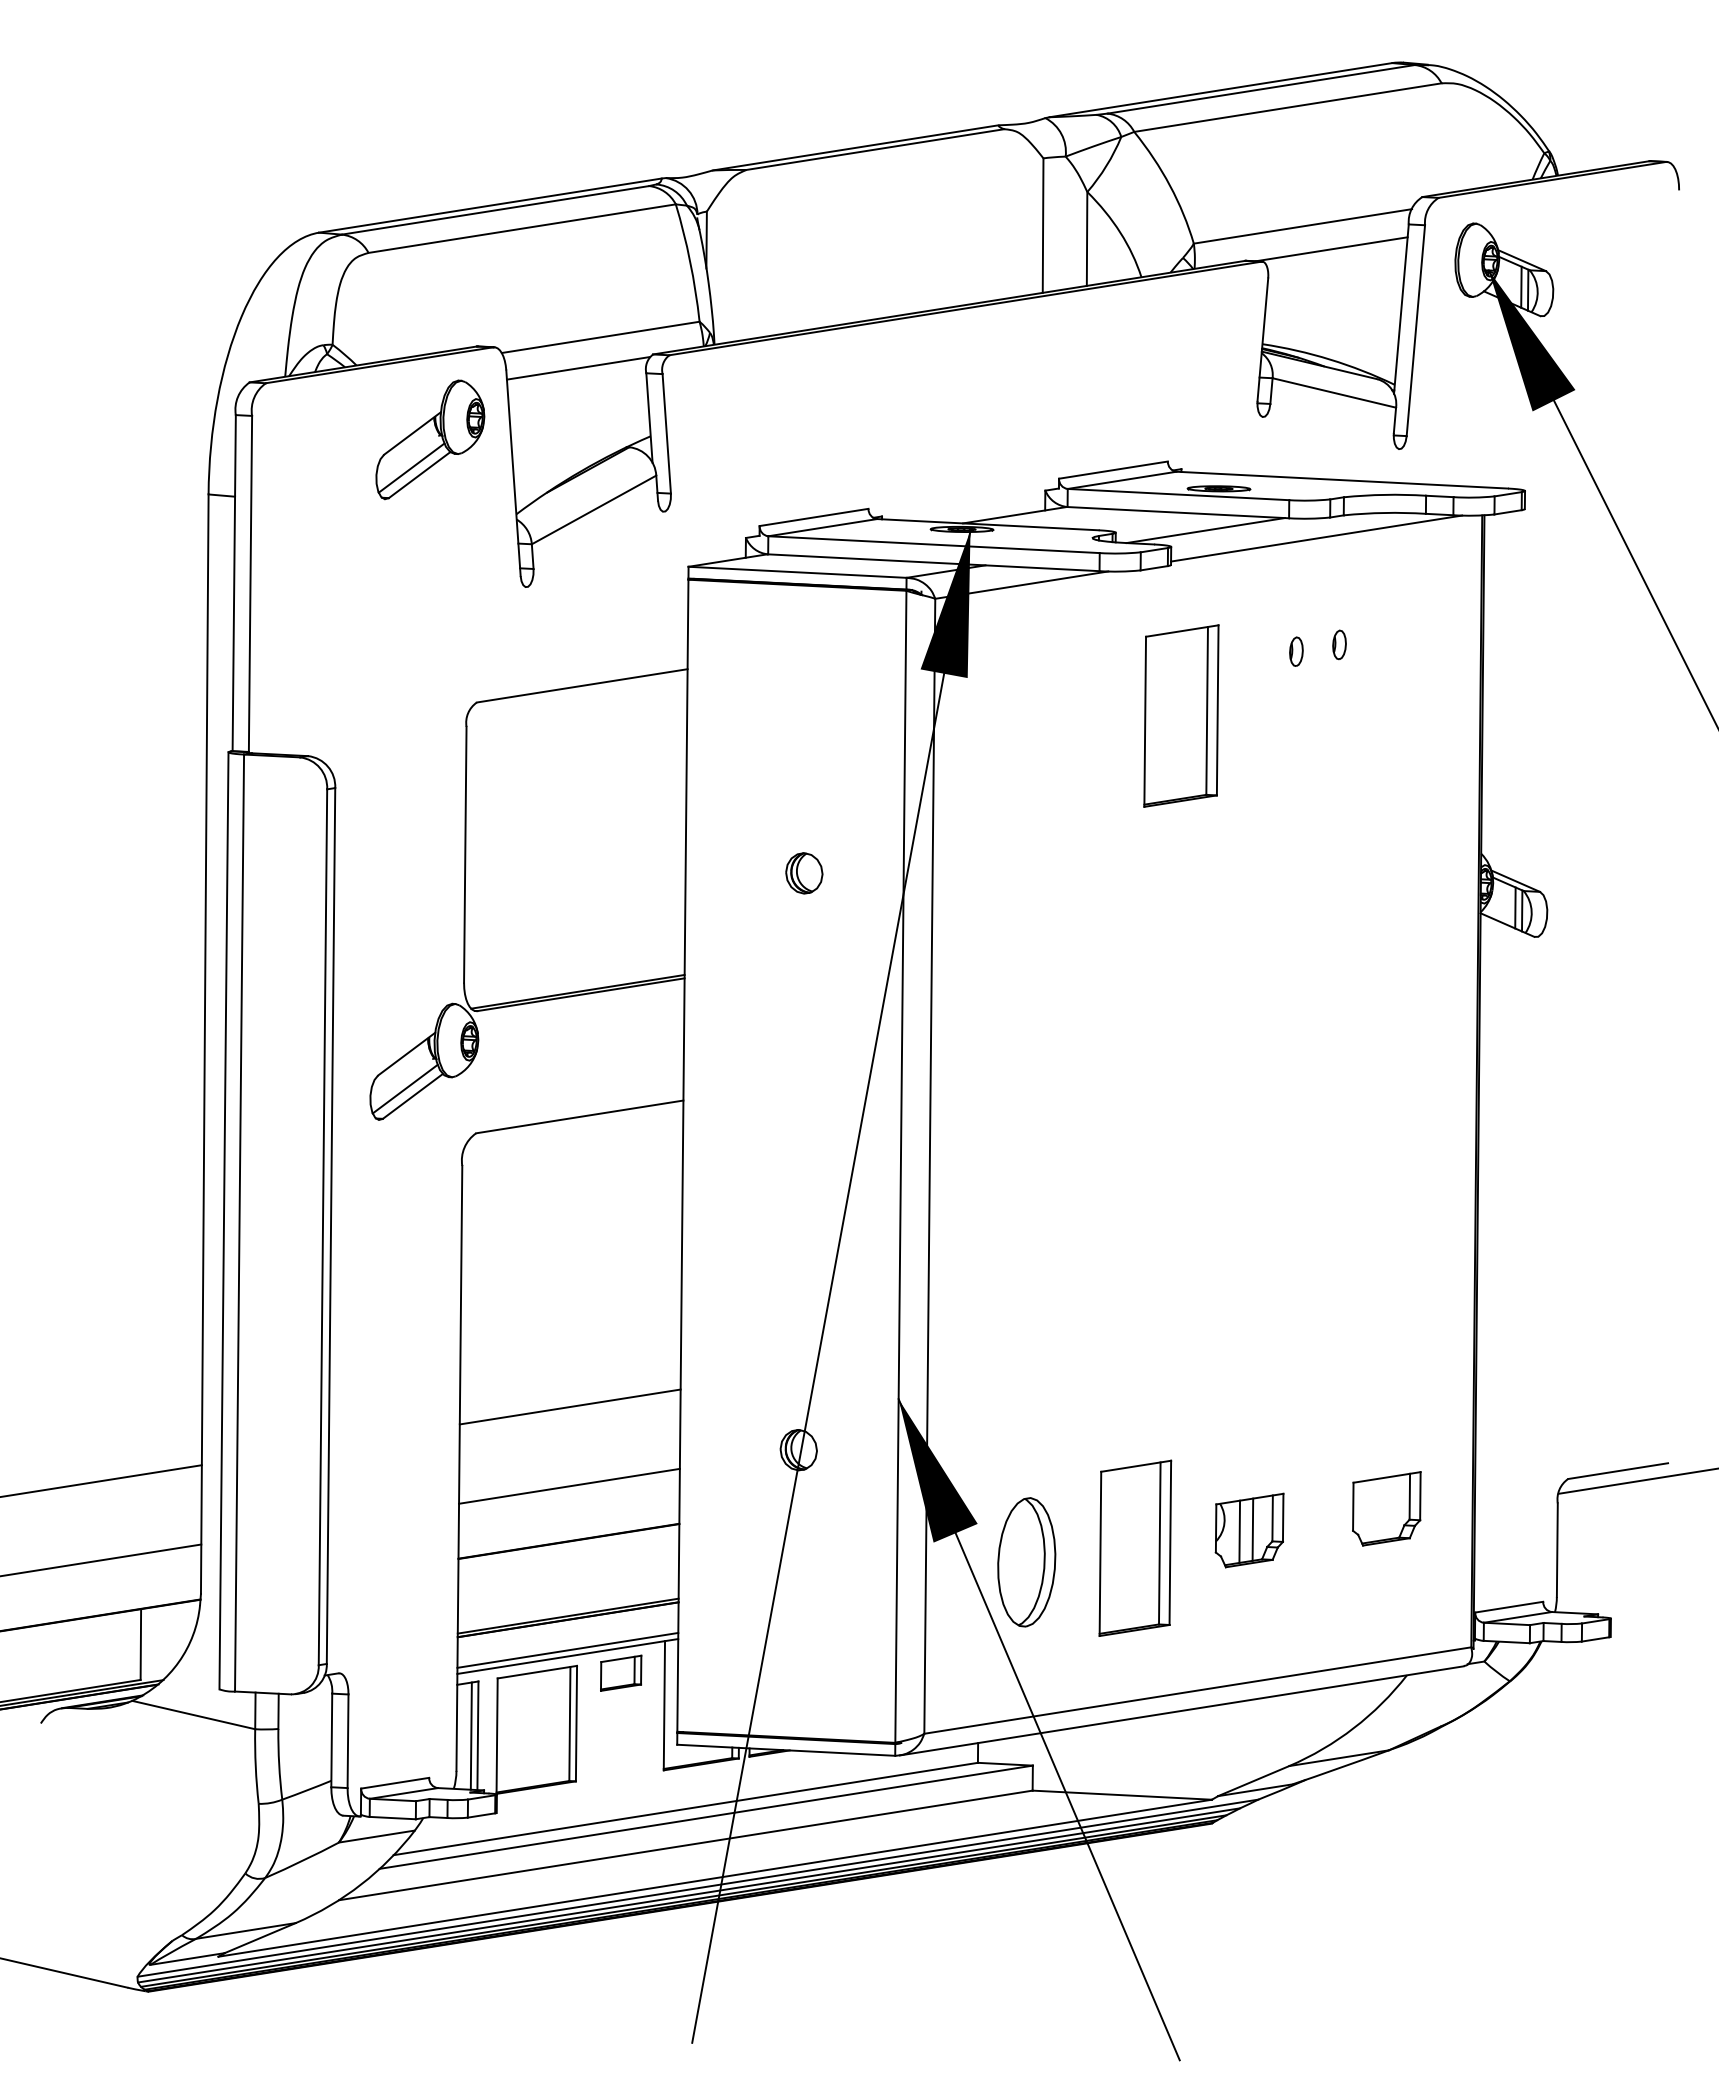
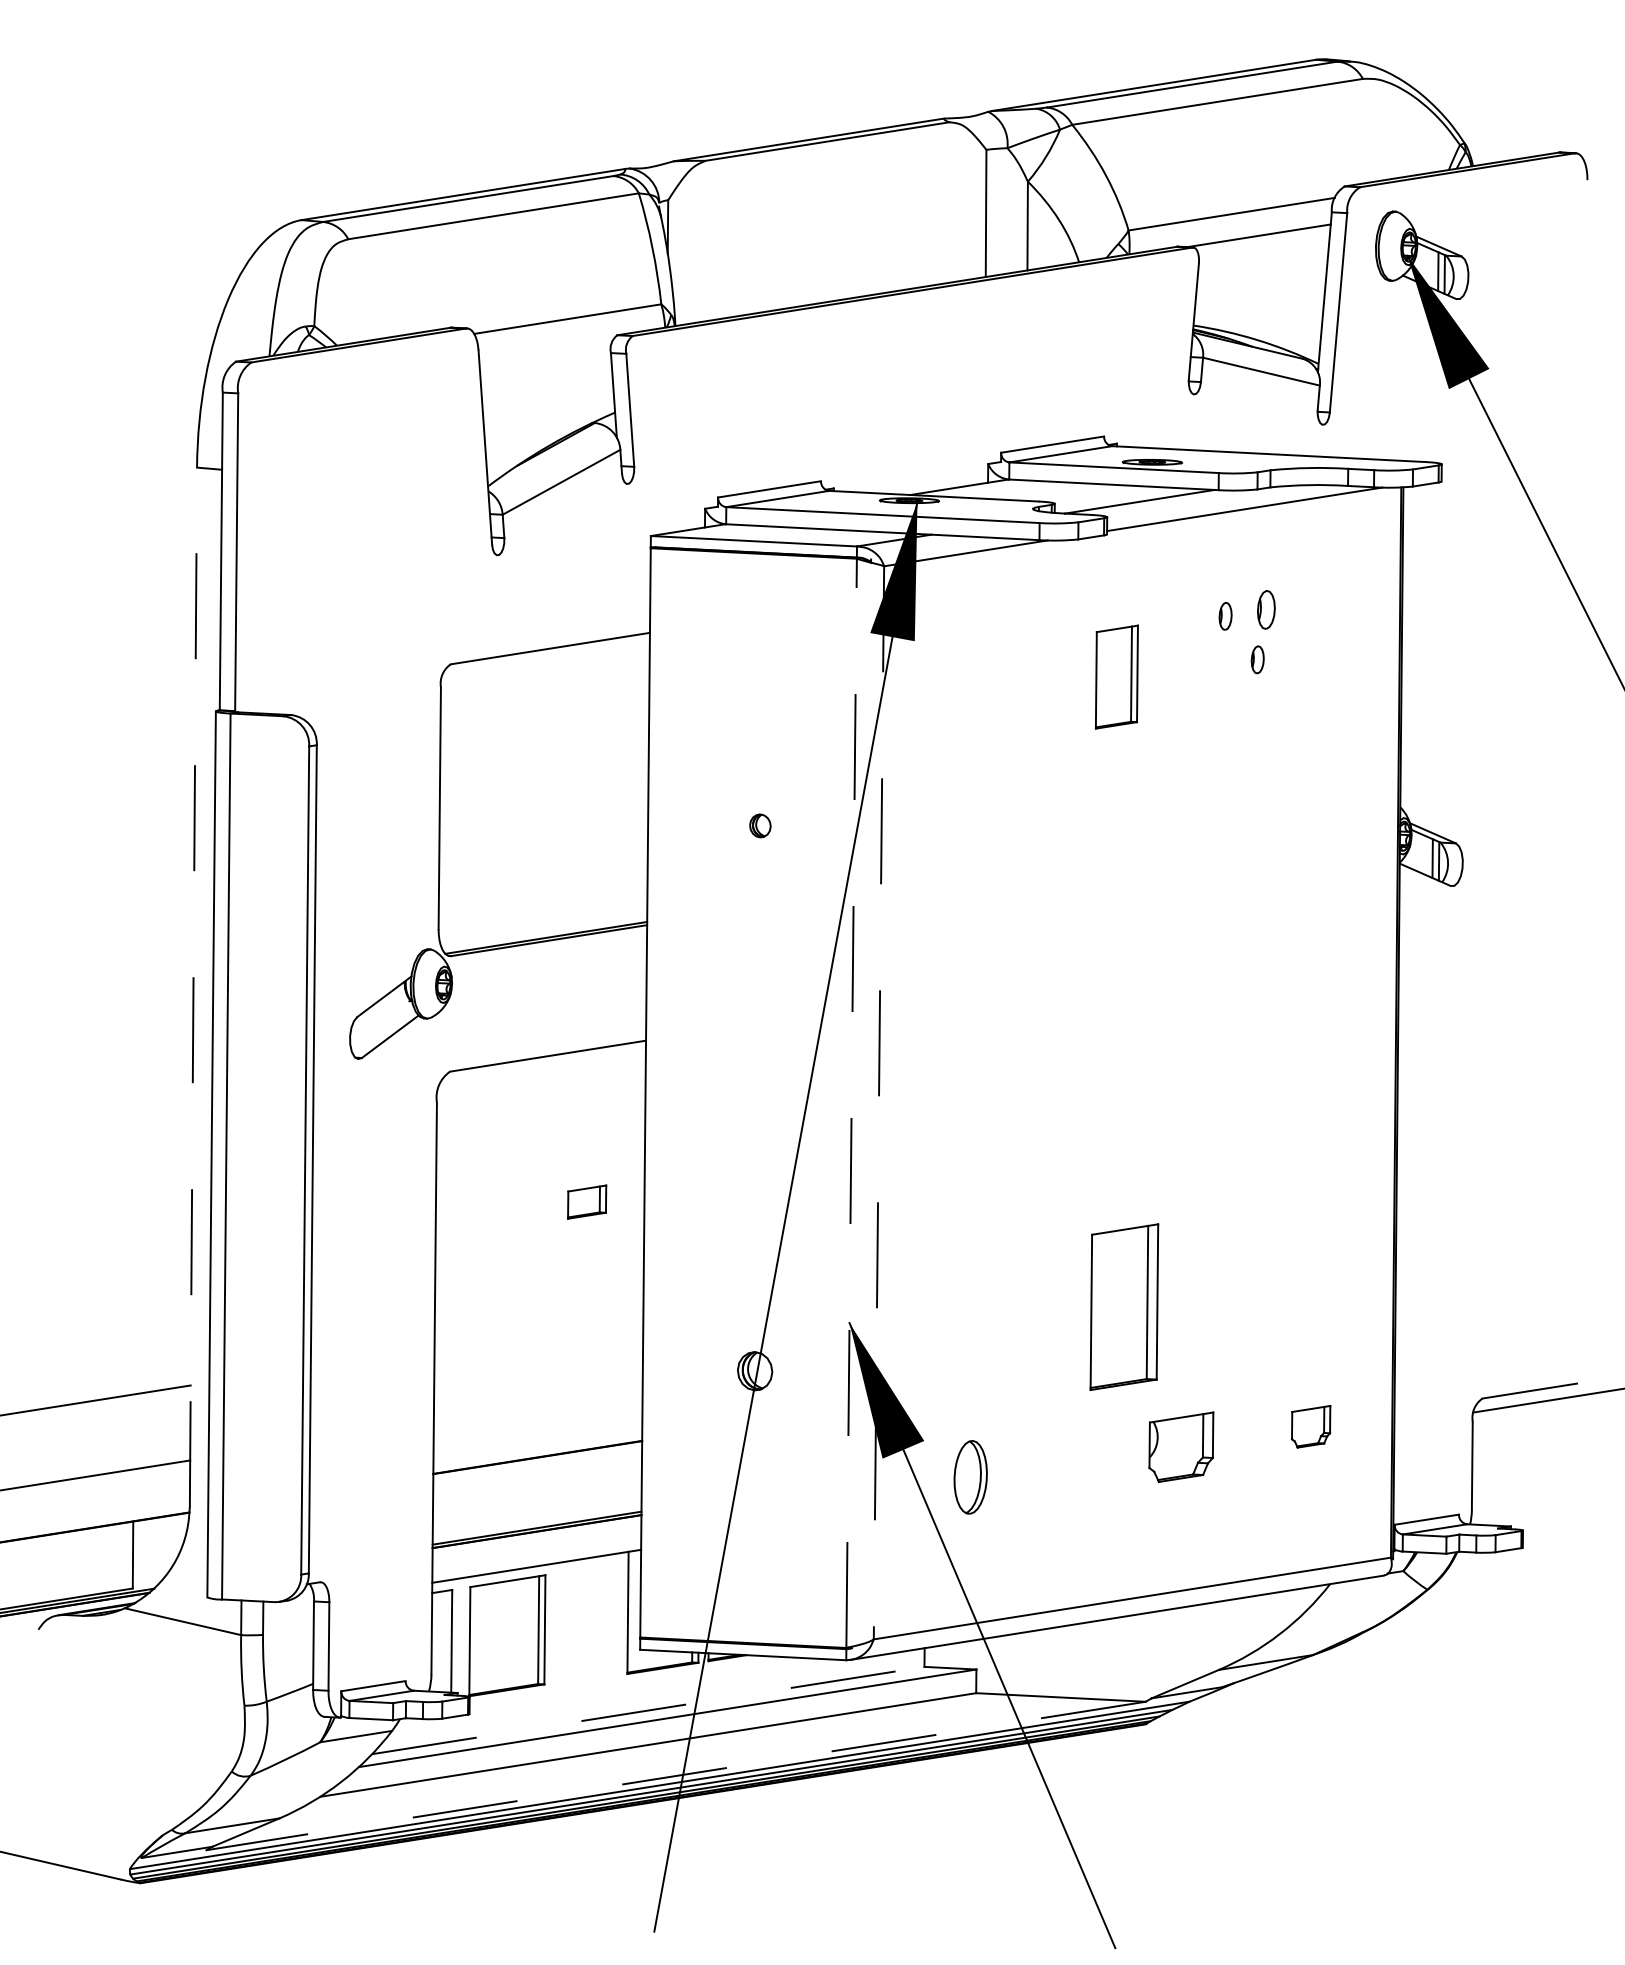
line: (577, 368) -> (545, 348), removed
part: (430, 439) -> (406, 415), removed
part: (1339, 644) -> (1266, 609), size x1.4
part: (1330, 697) -> (1257, 659), added
part: (1181, 715) -> (1116, 676), size x0.6
part: (804, 873) -> (760, 826), size x0.6
line: (204, 1044) -> (193, 987), solid -> dashed
line: (404, 1088) -> (382, 1029), removed
line: (900, 1166) -> (851, 1103), solid -> dashed
line: (929, 1166) -> (878, 1103), solid -> dashed
line: (569, 1406) -> (538, 1329), removed
line: (569, 1485) -> (538, 1404), removed
part: (1386, 1508) -> (1310, 1426), size x0.6
line: (1252, 1529) -> (1184, 1446), removed
line: (1239, 1531) -> (1171, 1448), removed
part: (1135, 1547) -> (1124, 1306), moved
part: (1026, 1562) -> (970, 1477), size x0.6
line: (567, 1649) -> (536, 1559), removed
part: (621, 1672) -> (587, 1201), moved
line: (470, 1735) -> (444, 1641), removed
line: (685, 1809) -> (647, 1711), solid -> dashed
line: (715, 1878) -> (676, 1776), solid -> dashed

